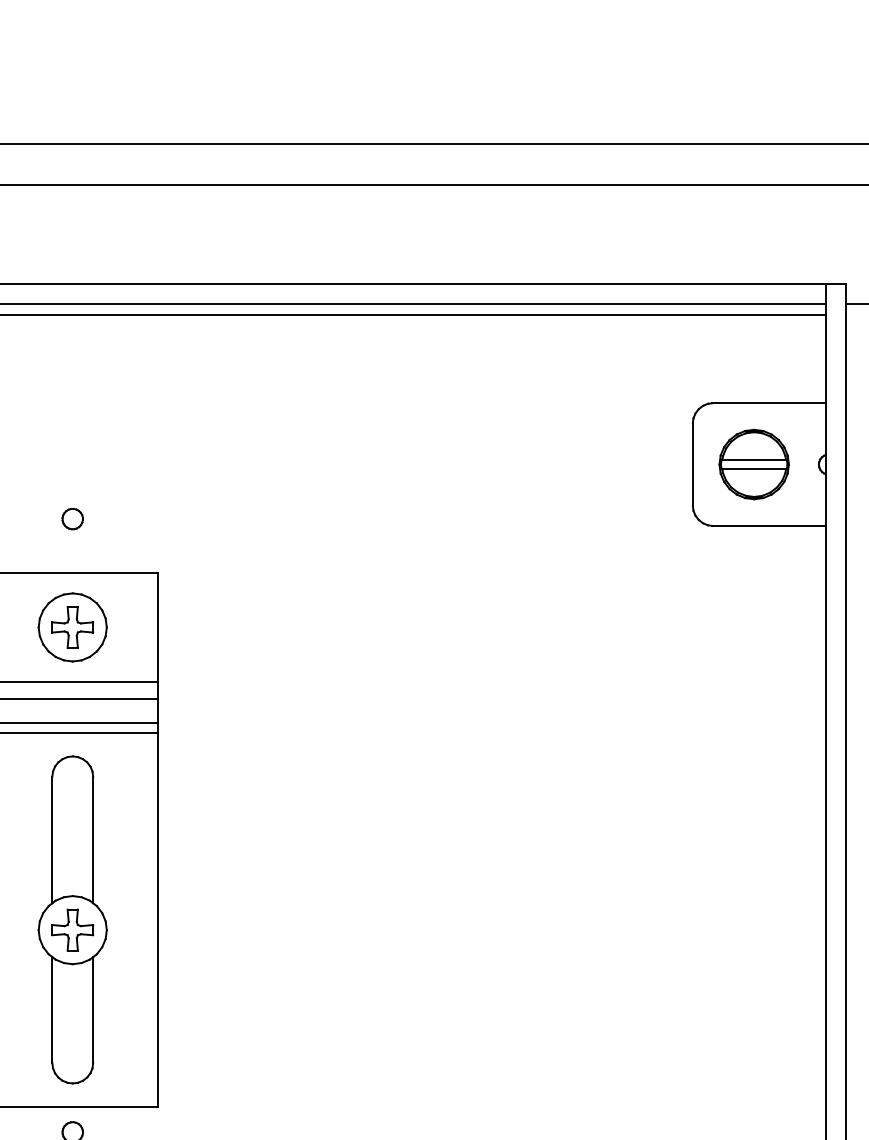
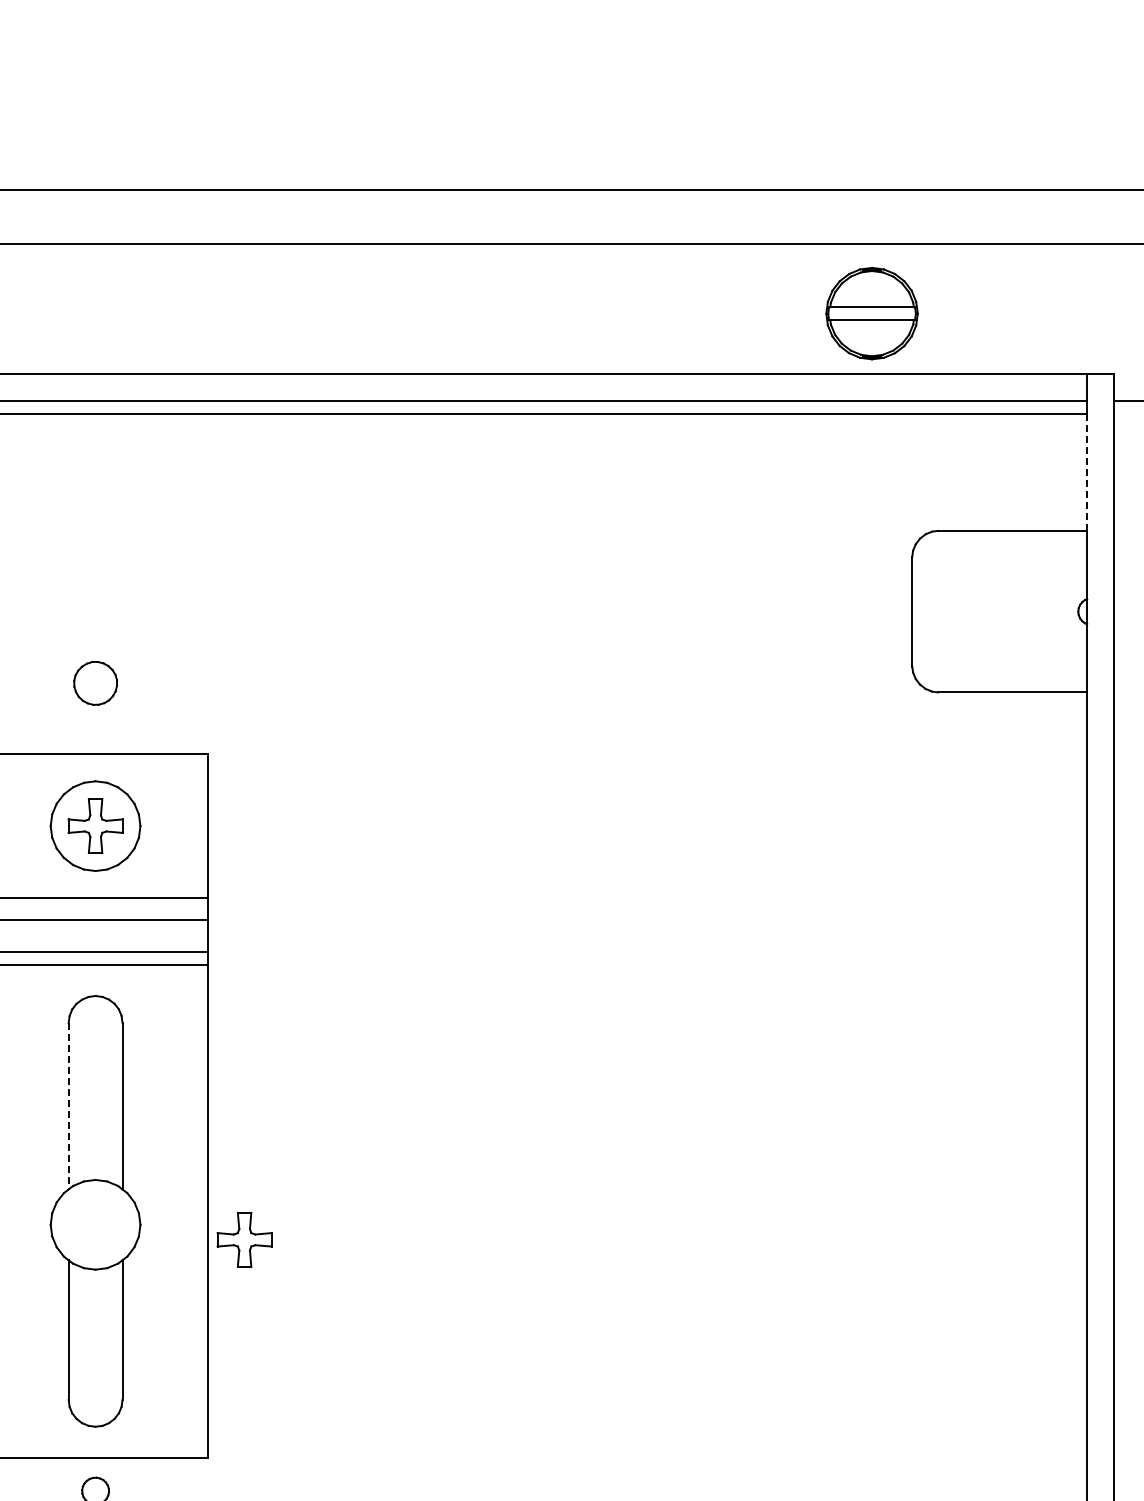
line: (825, 358) -> (1087, 472), solid -> dashed
part: (753, 464) -> (871, 313), moved
part: (72, 519) -> (95, 683), size x1.6
line: (52, 840) -> (68, 1106), solid -> dashed
part: (72, 929) -> (244, 1239), moved

